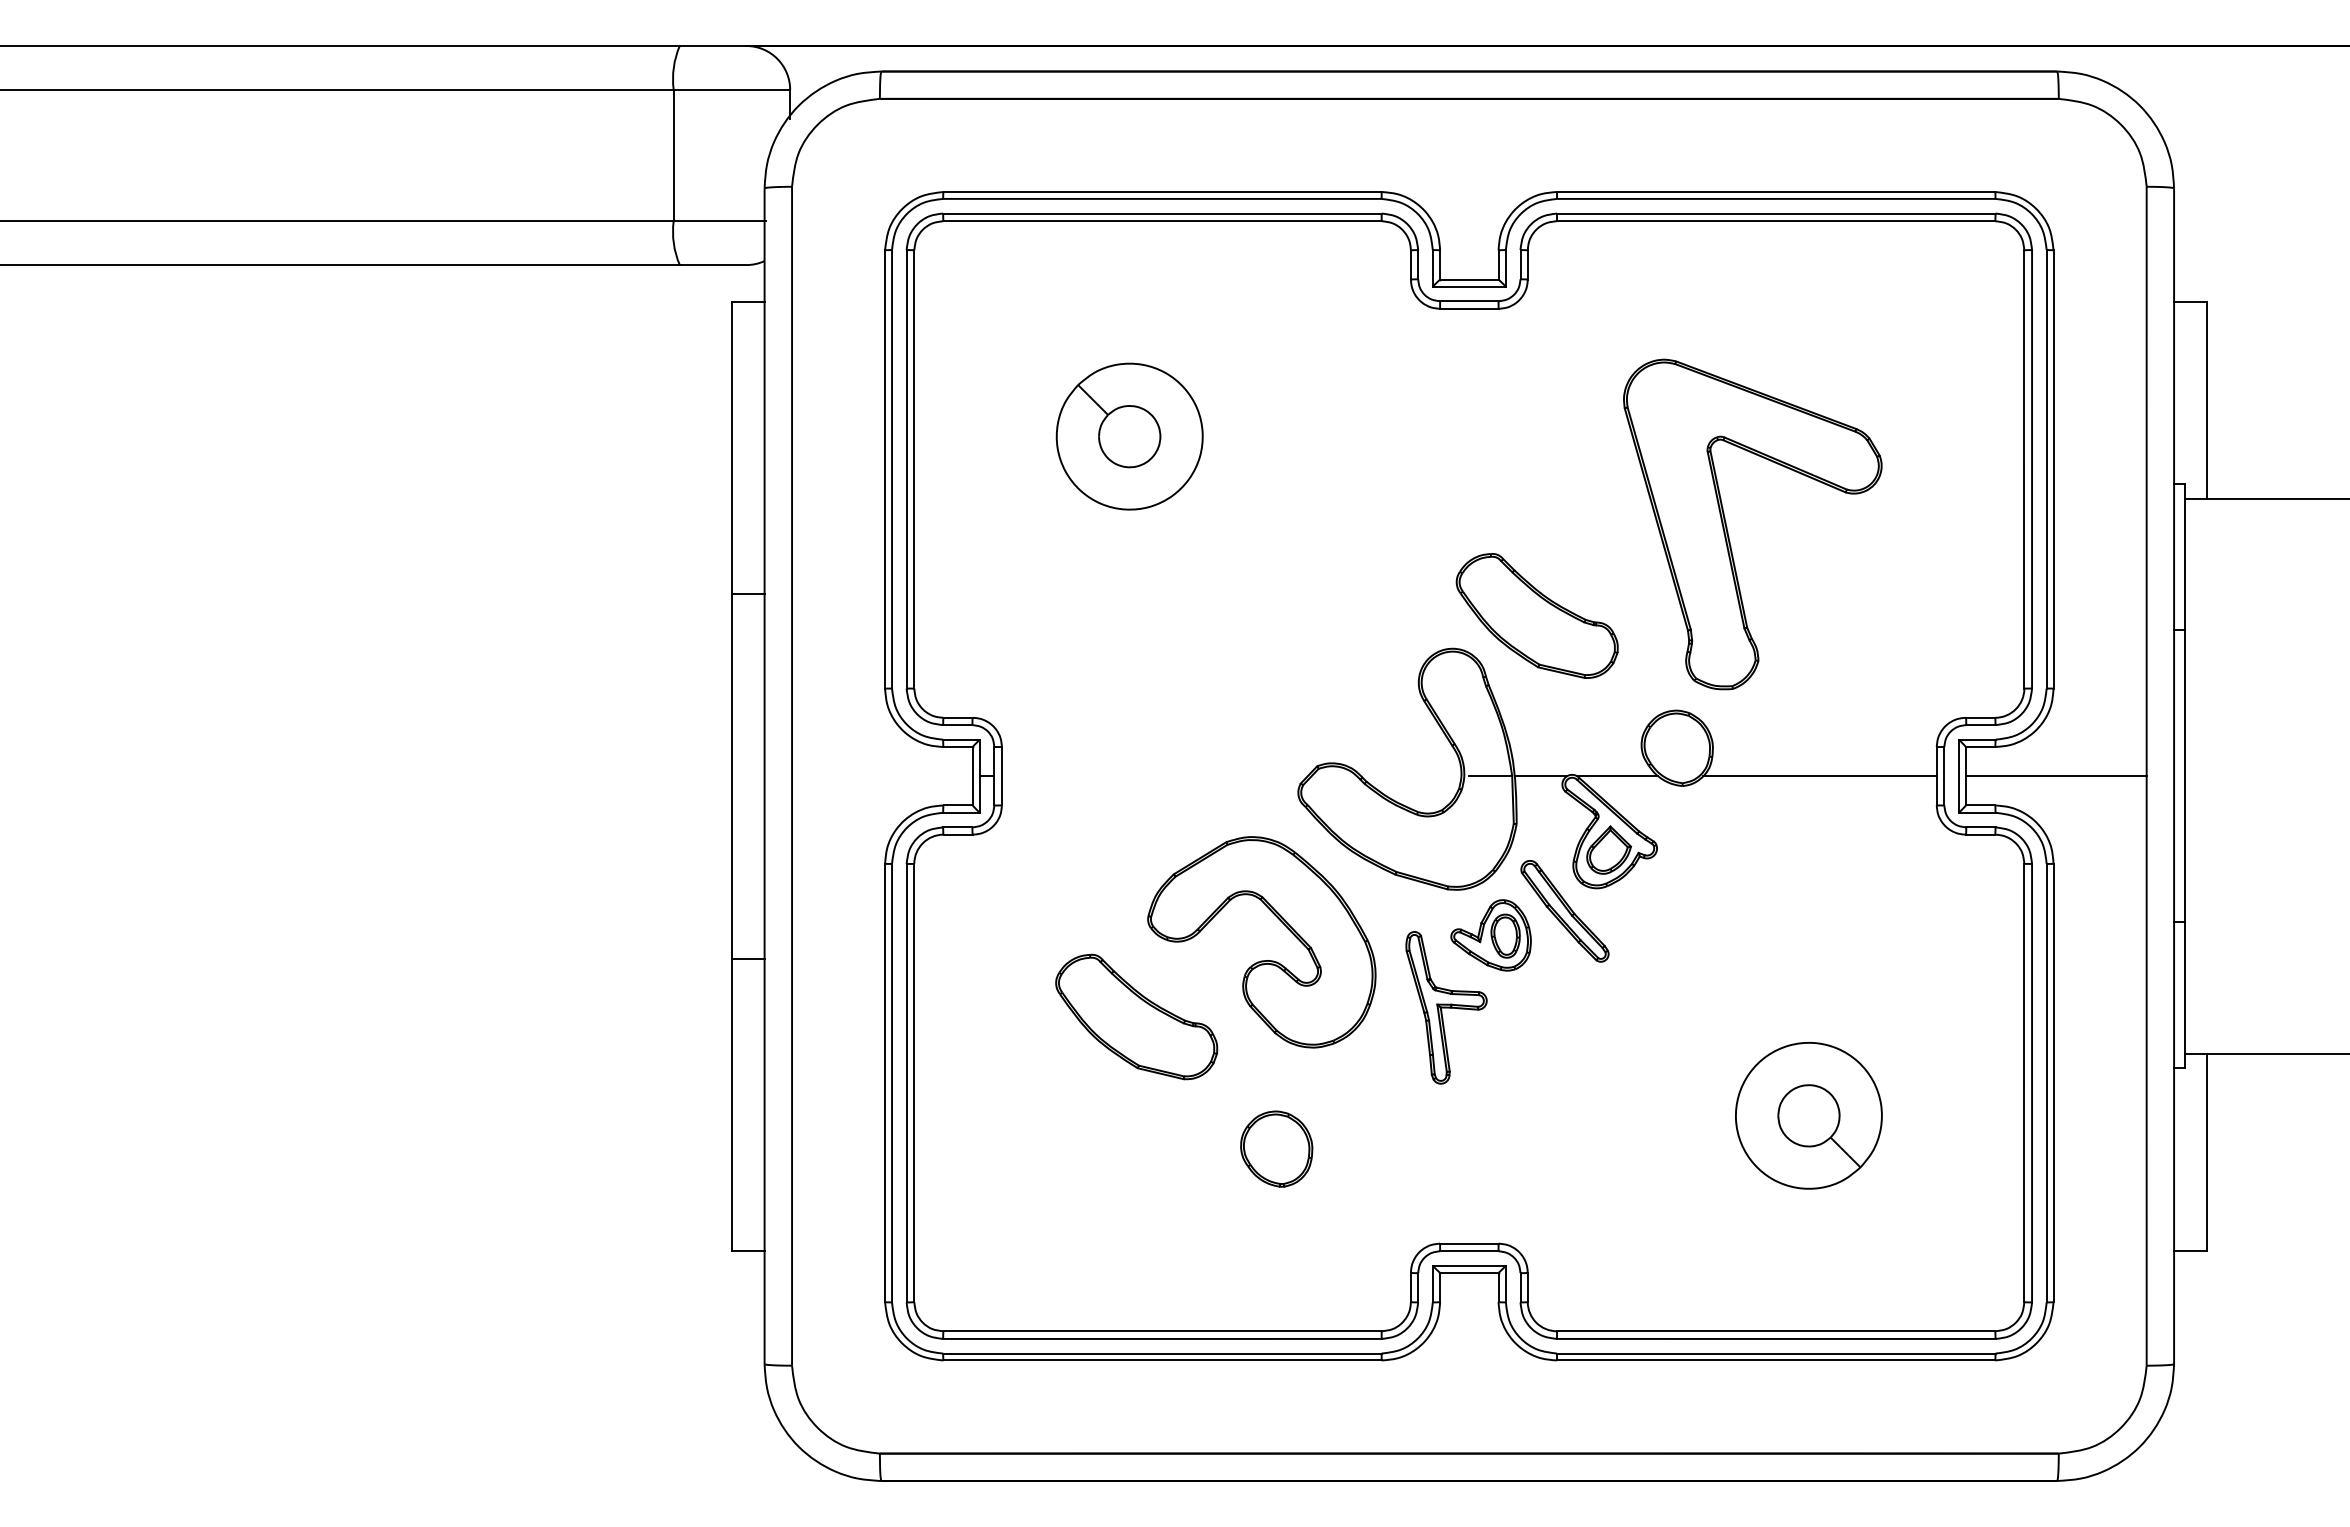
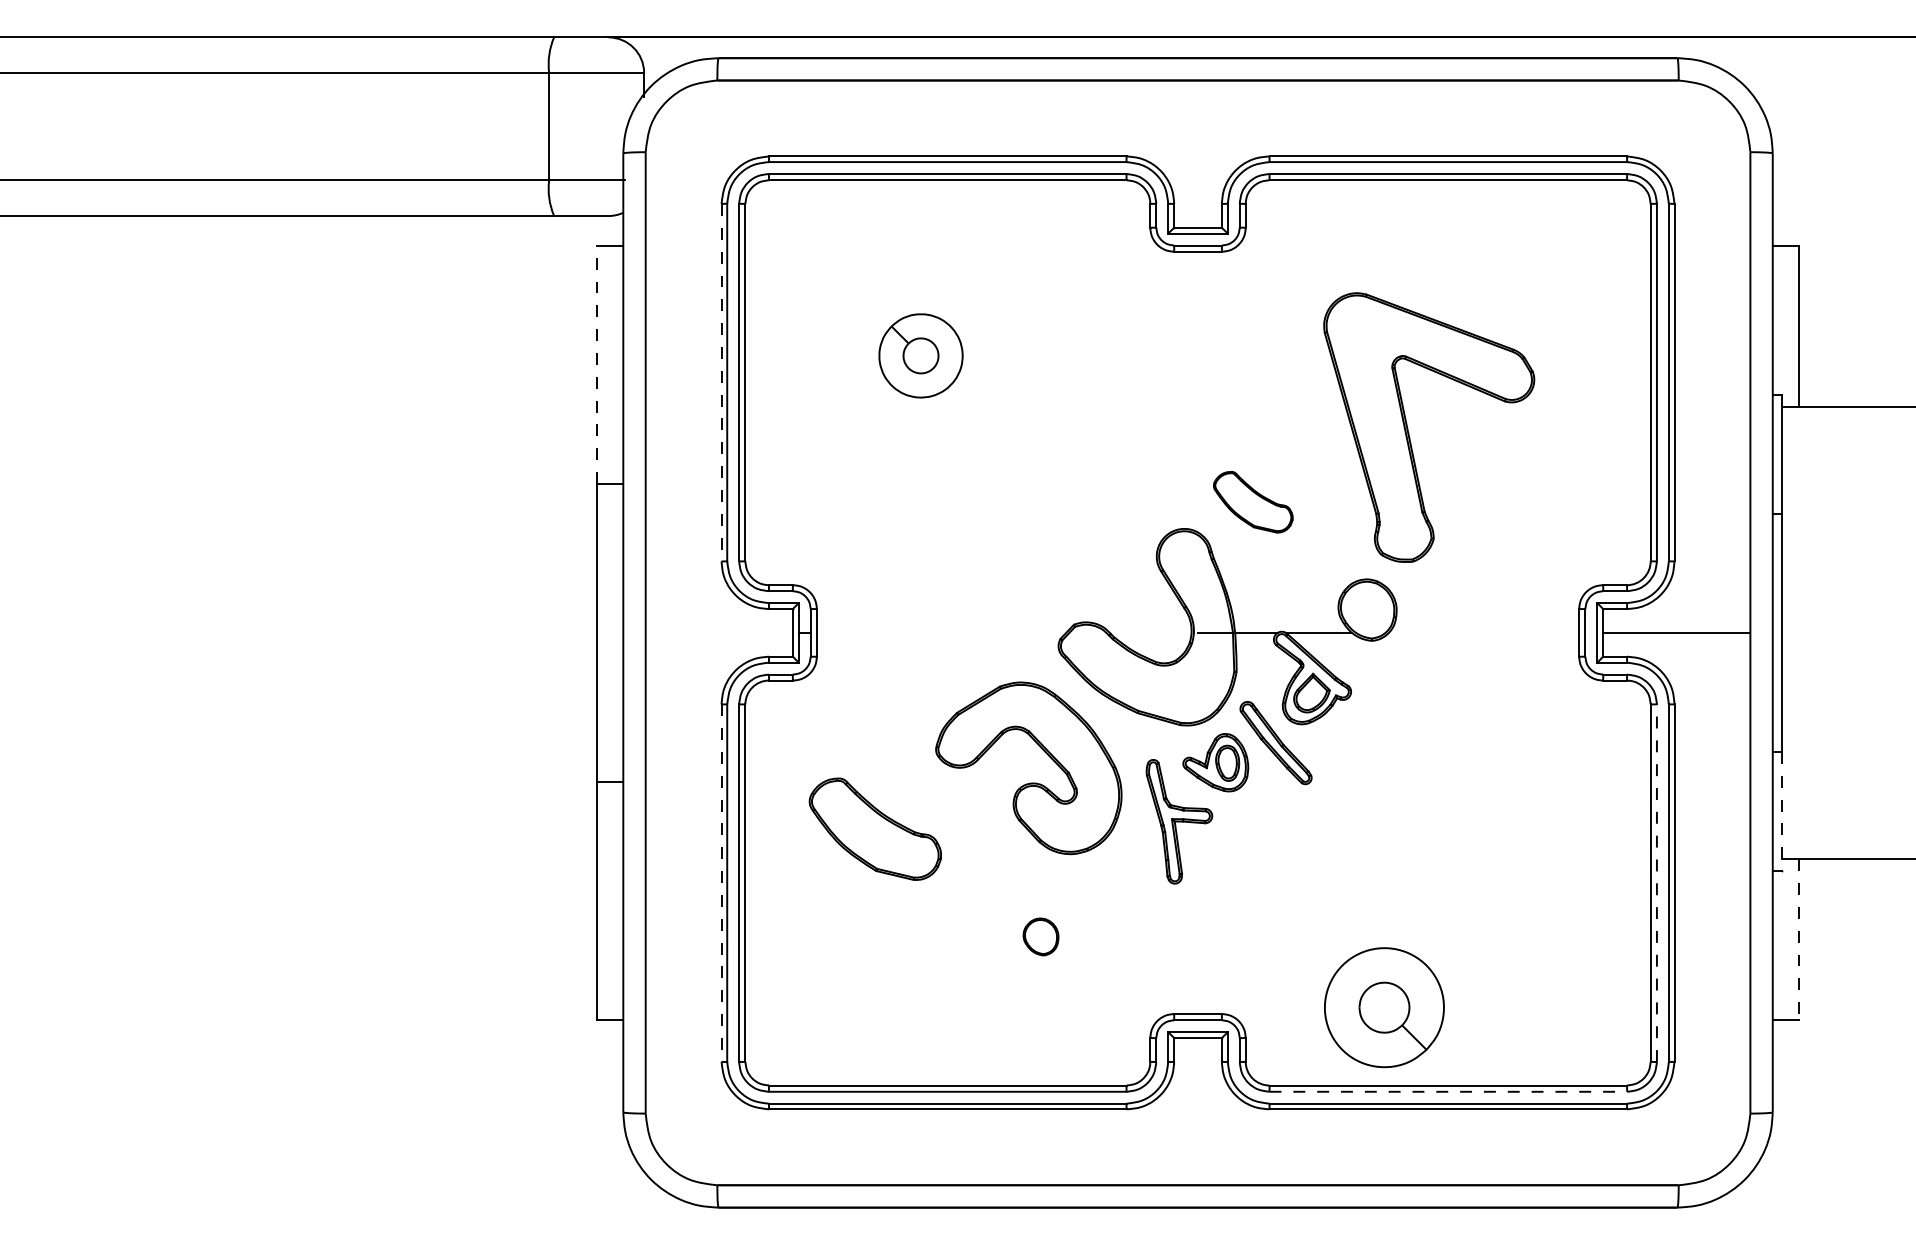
part: (1129, 436) -> (920, 355), size x0.7
line: (731, 447) -> (596, 364), solid -> dashed
line: (885, 470) -> (721, 383), solid -> dashed
part: (1536, 615) -> (1252, 501), size x0.6
line: (1819, 776) -> (1483, 633), removed
line: (2185, 995) -> (1782, 811), solid -> dashed
part: (1136, 1016) -> (875, 828), moved
line: (2032, 1082) -> (1657, 882), solid -> dashed
line: (885, 1083) -> (721, 883), solid -> dashed
part: (1808, 1115) -> (1384, 1007), moved
part: (1276, 1148) -> (1040, 936), size x0.6
line: (2206, 1152) -> (1799, 939), solid -> dashed
line: (1776, 1338) -> (1448, 1091), solid -> dashed

